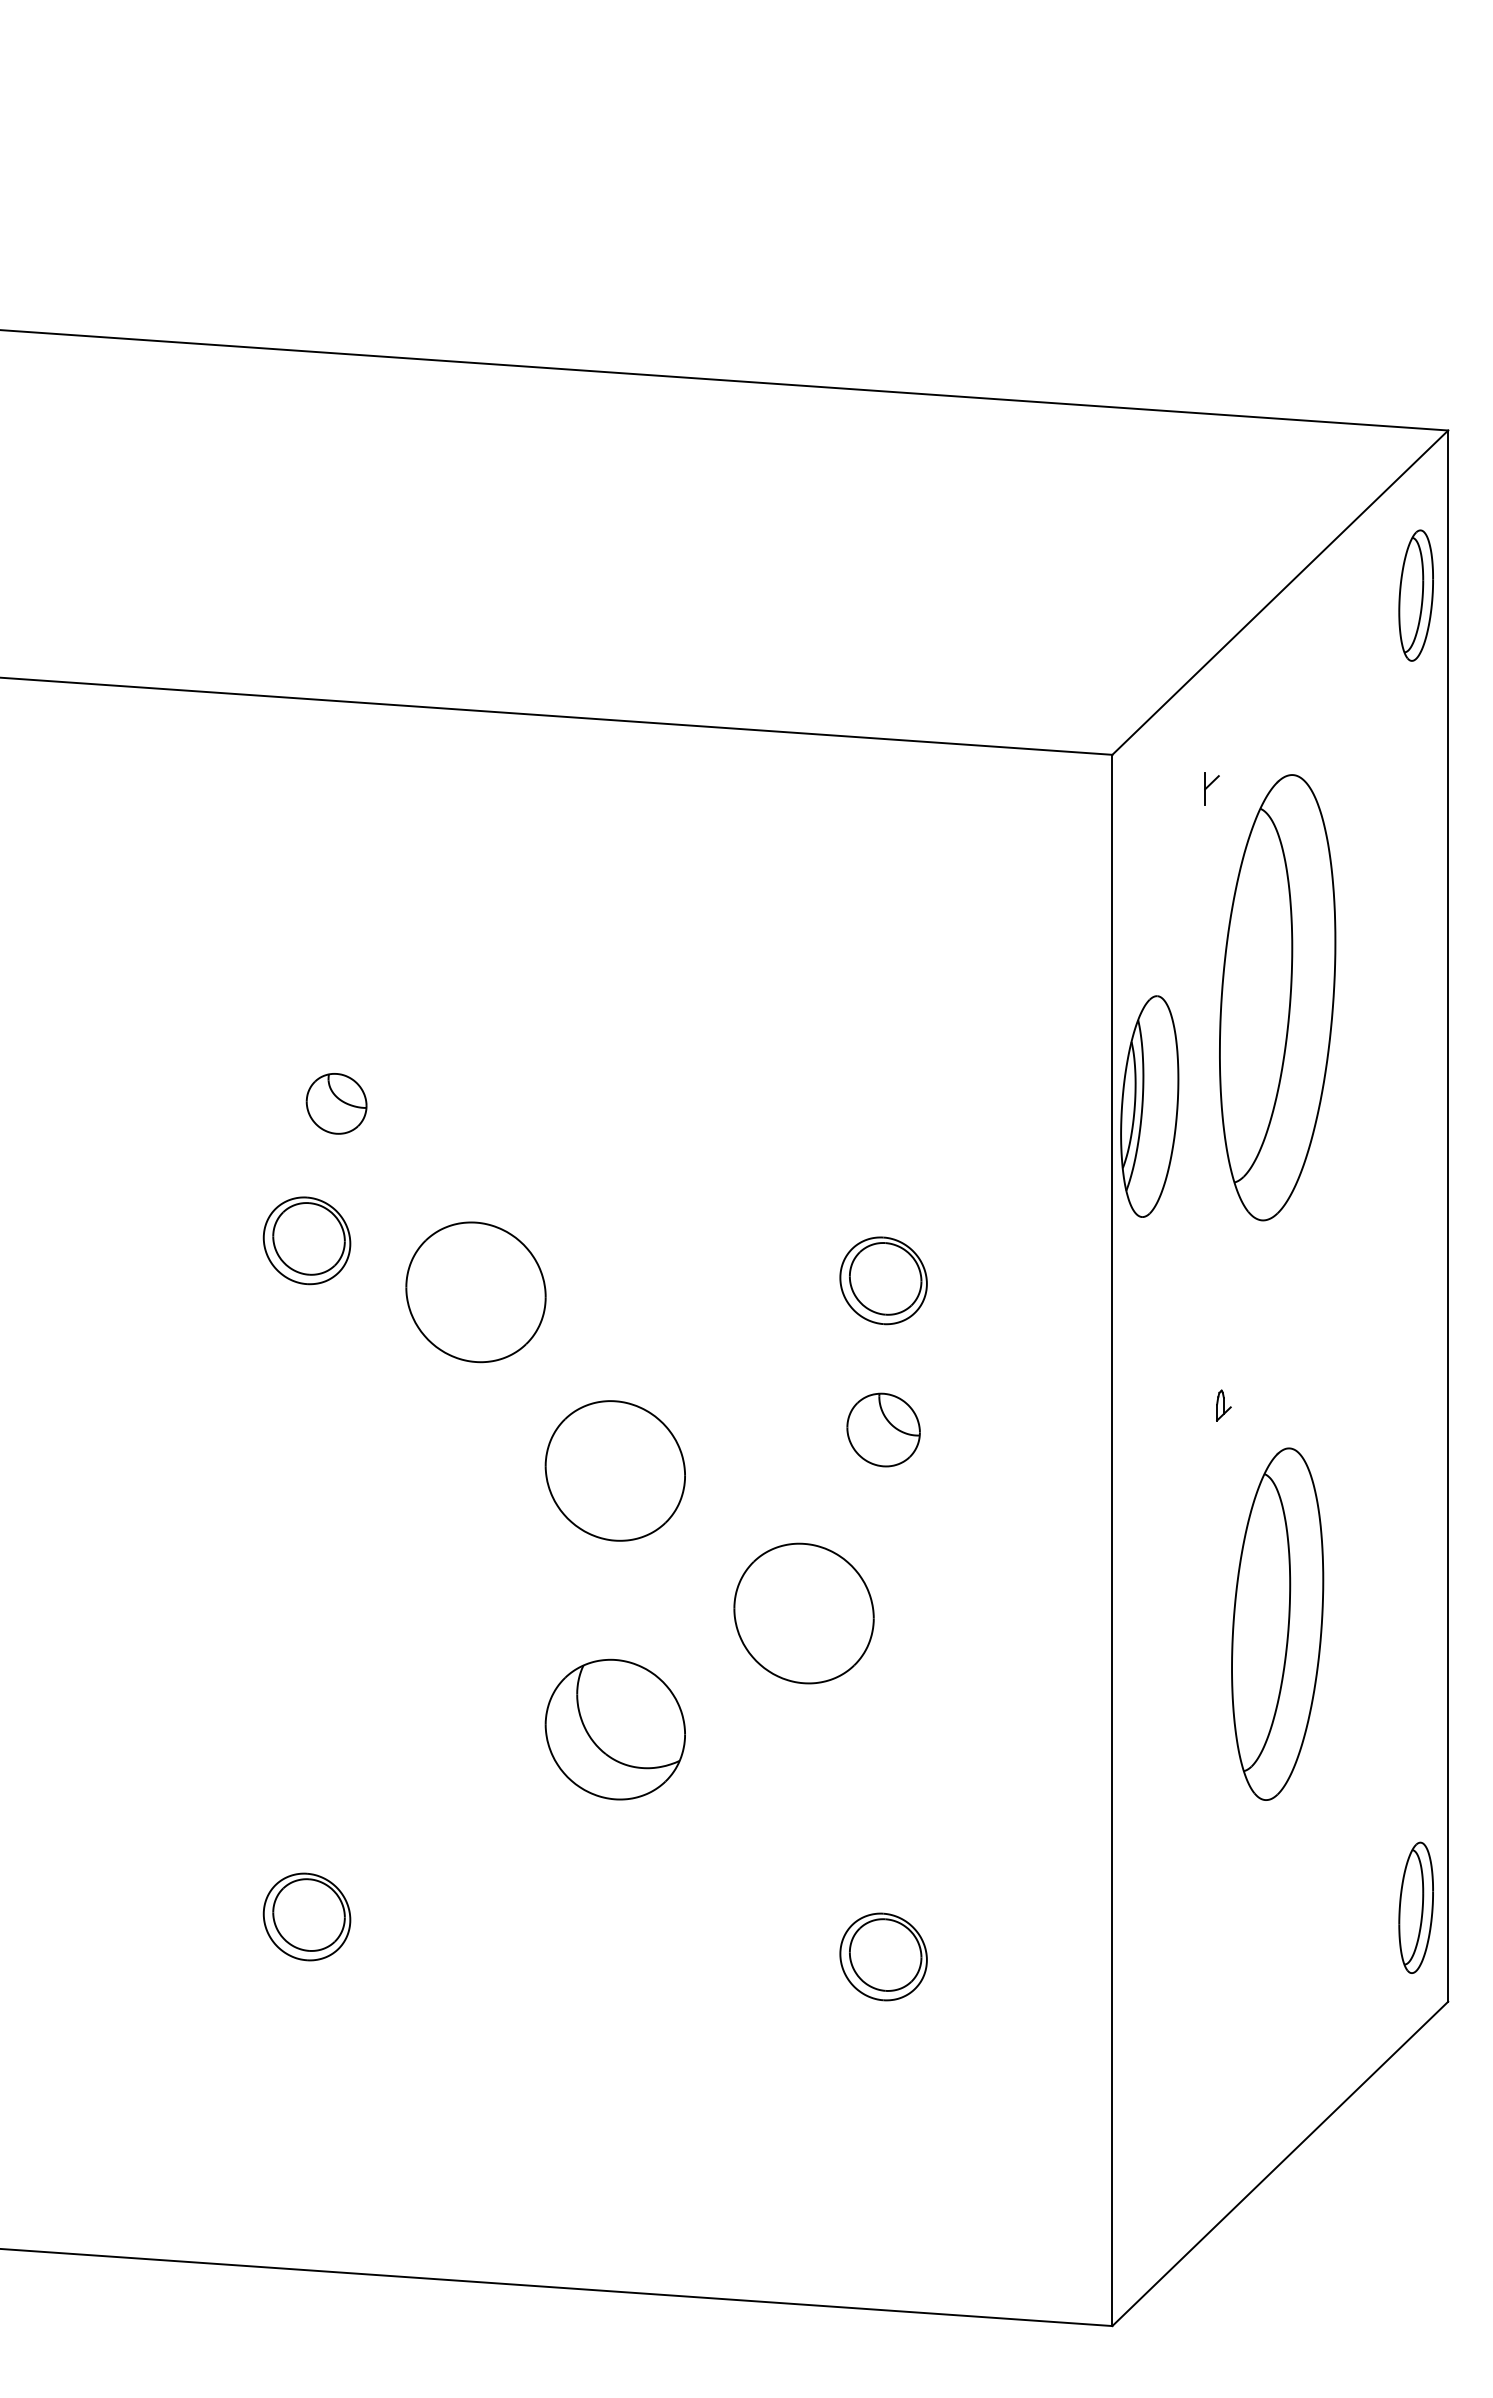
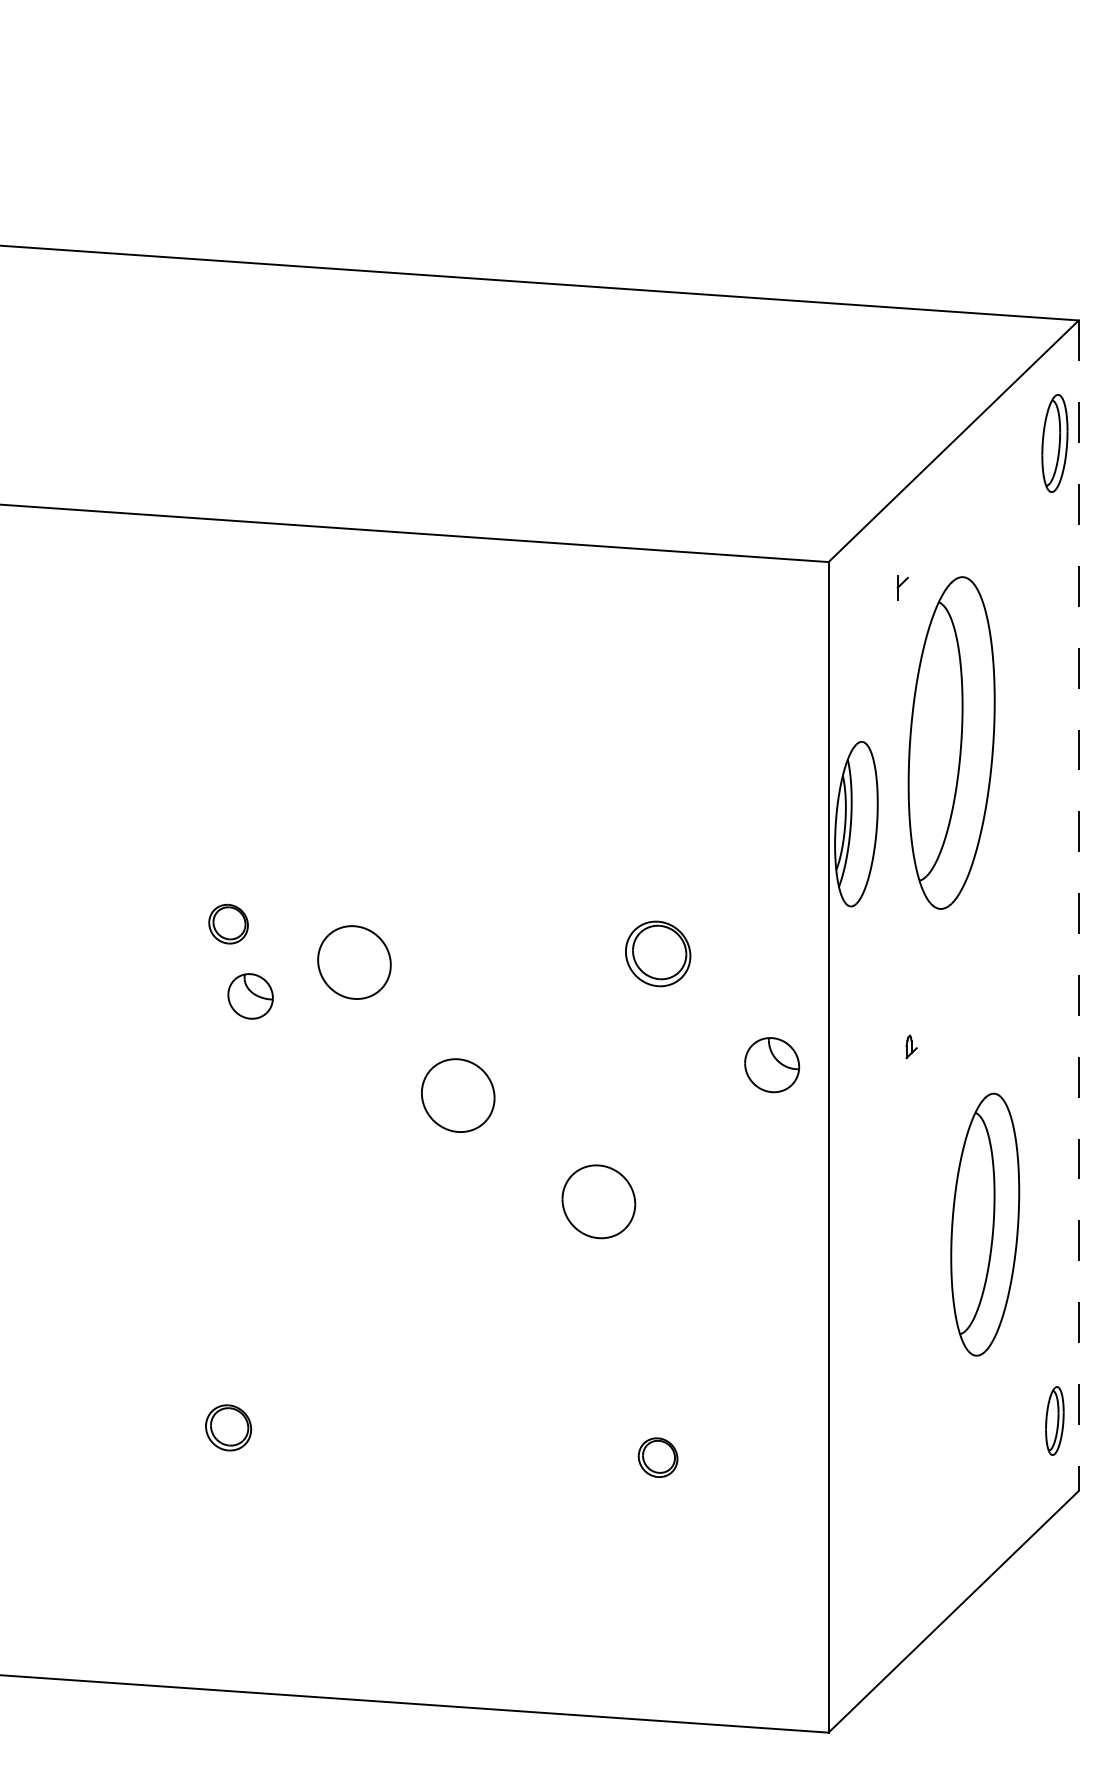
part: (336, 1103) -> (250, 996), moved
line: (1448, 1216) -> (1078, 906), solid -> dashed
part: (306, 1240) -> (228, 923), size x0.6
part: (475, 1292) -> (354, 962), size x0.7
part: (883, 1429) -> (772, 1064), moved
part: (614, 1470) -> (457, 1095), size x0.7
part: (803, 1613) -> (598, 1201), size x0.7
part: (1277, 1623) -> (985, 1224), moved
part: (614, 1729) -> (457, 1288), removed
part: (1415, 1907) -> (1054, 1420), size x0.7
part: (306, 1916) -> (228, 1427), size x0.7
part: (883, 1956) -> (658, 1457), size x0.6

